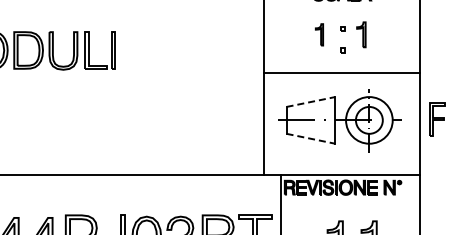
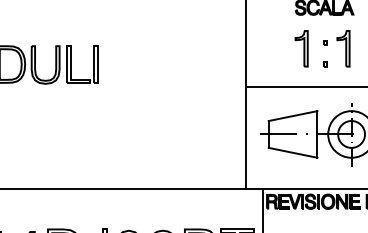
part: (319, 34) -> (301, 48), size x1.67
part: (361, 34) -> (343, 48), size x1.43
line: (310, 102) -> (292, 116), dashed -> solid
line: (310, 138) -> (292, 152), dashed -> solid

